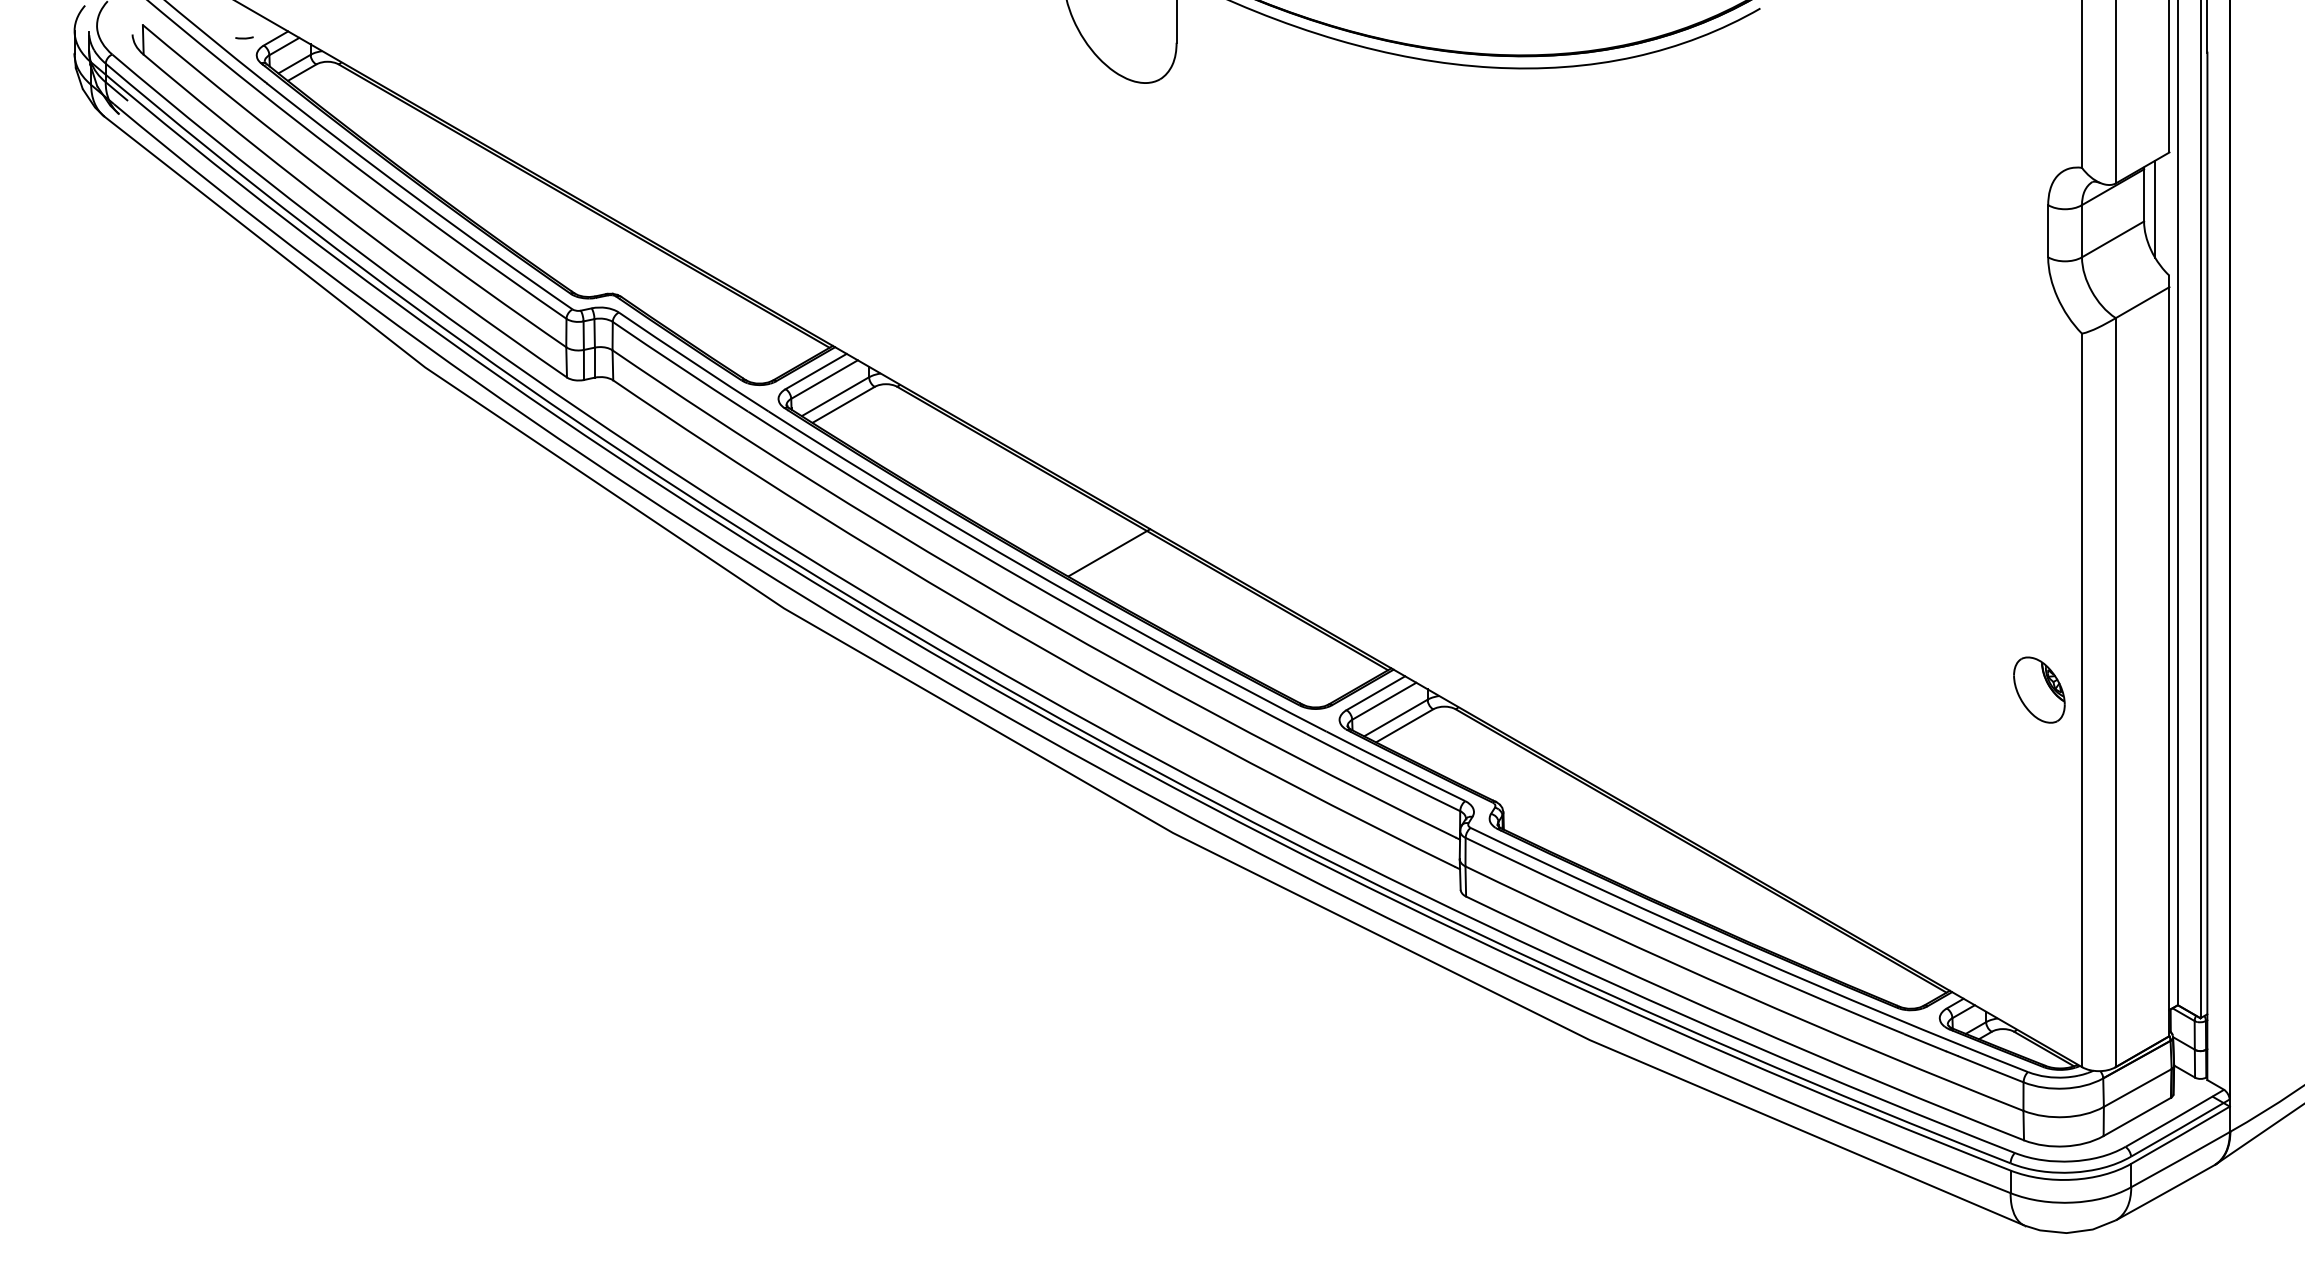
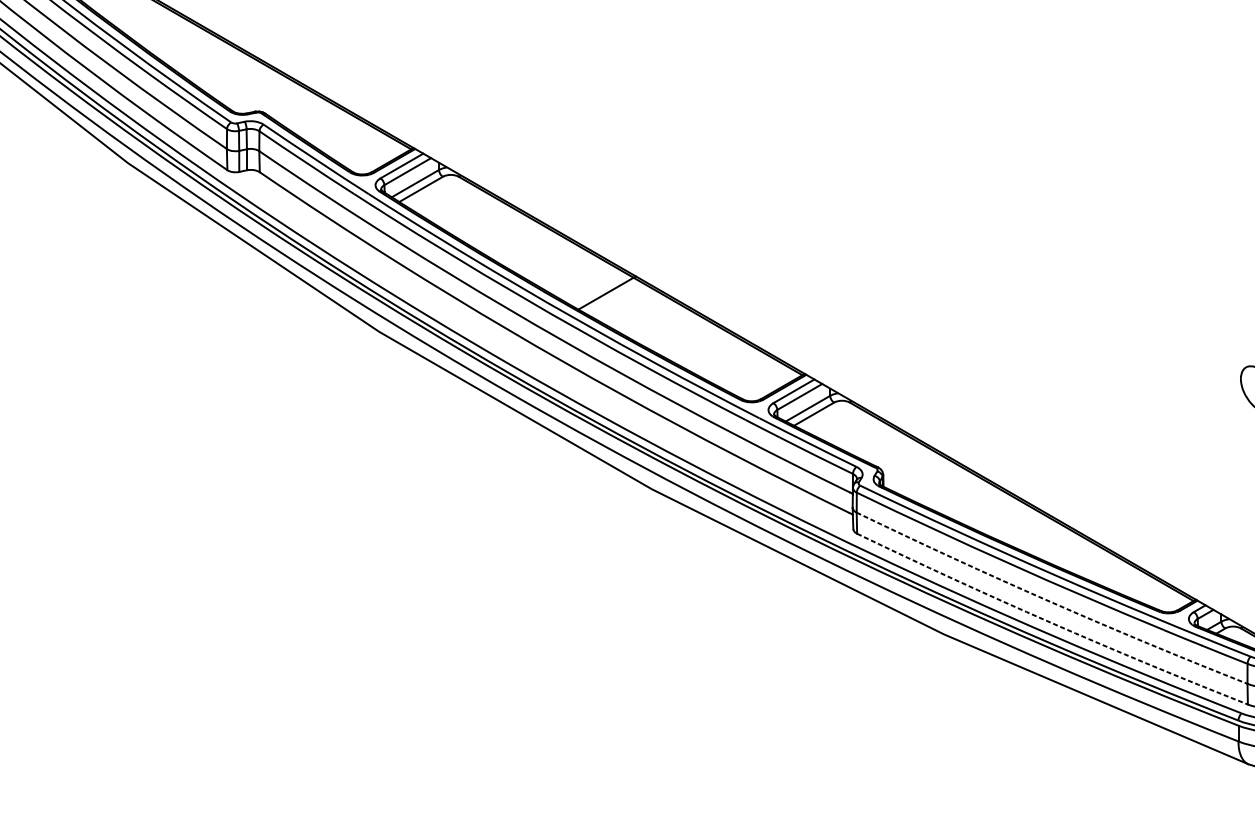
arc: (1742, 993) -> (1050, 601), solid -> dashed
arc: (1742, 1023) -> (1050, 622), solid -> dashed

